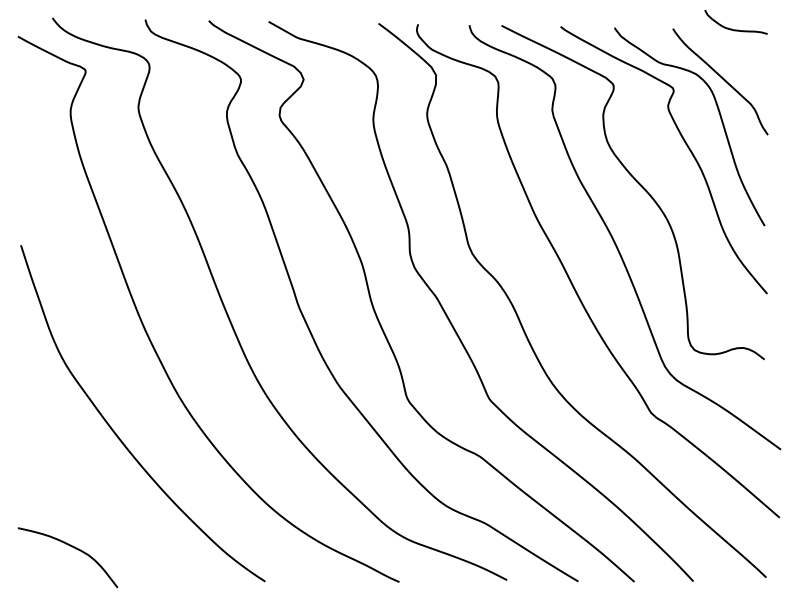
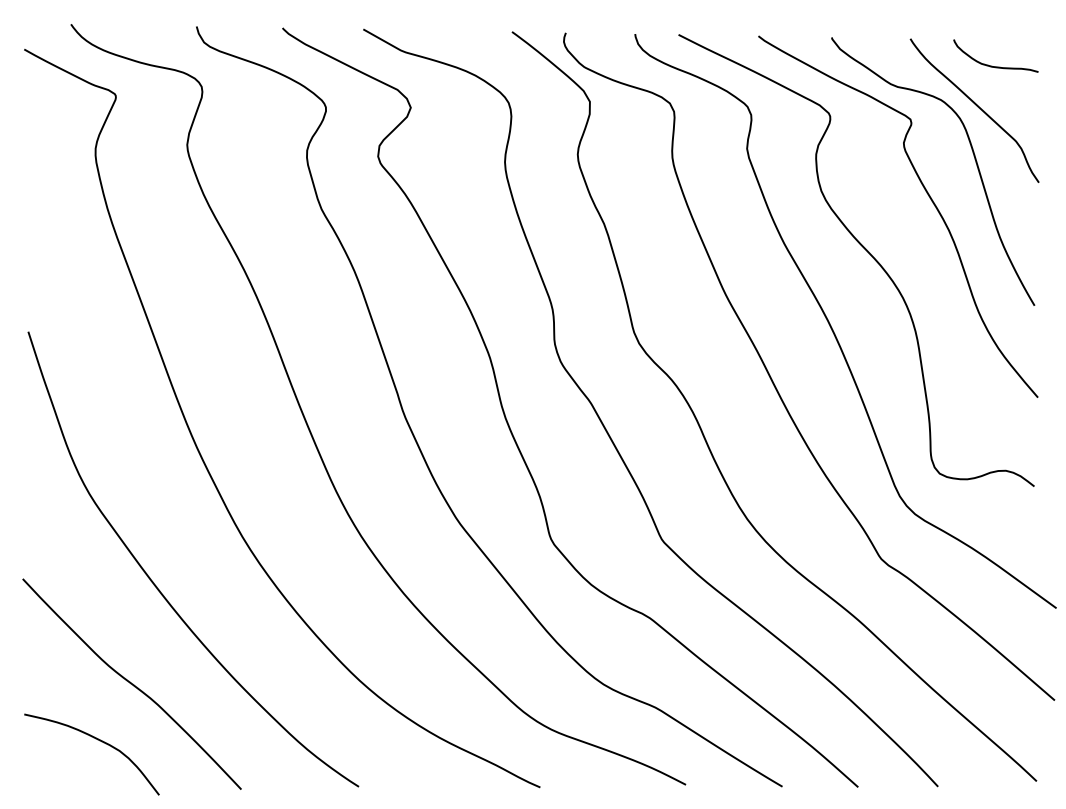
curve: (733, 29) -> (992, 65), moved
curve: (97, 505) -> (131, 683), added

